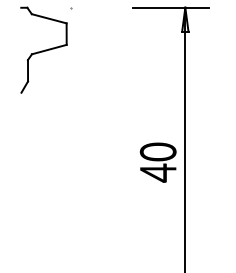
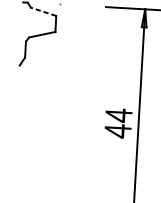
line: (49, 18) -> (43, 11), solid -> dashed
text: (157, 151) -> (118, 115), 40 -> 44

